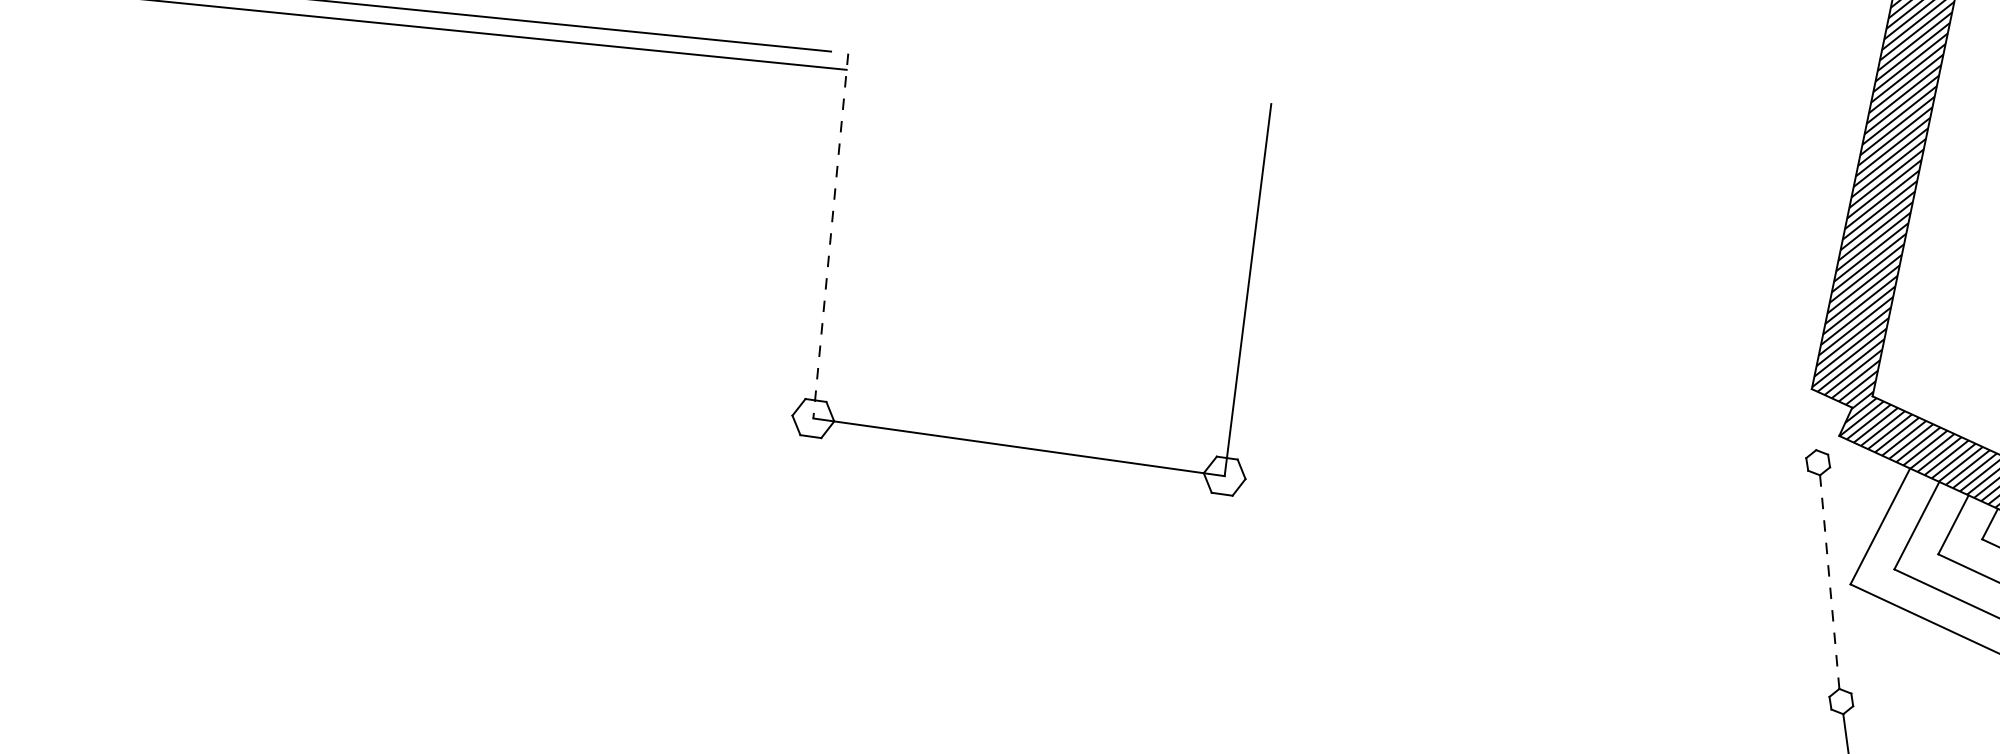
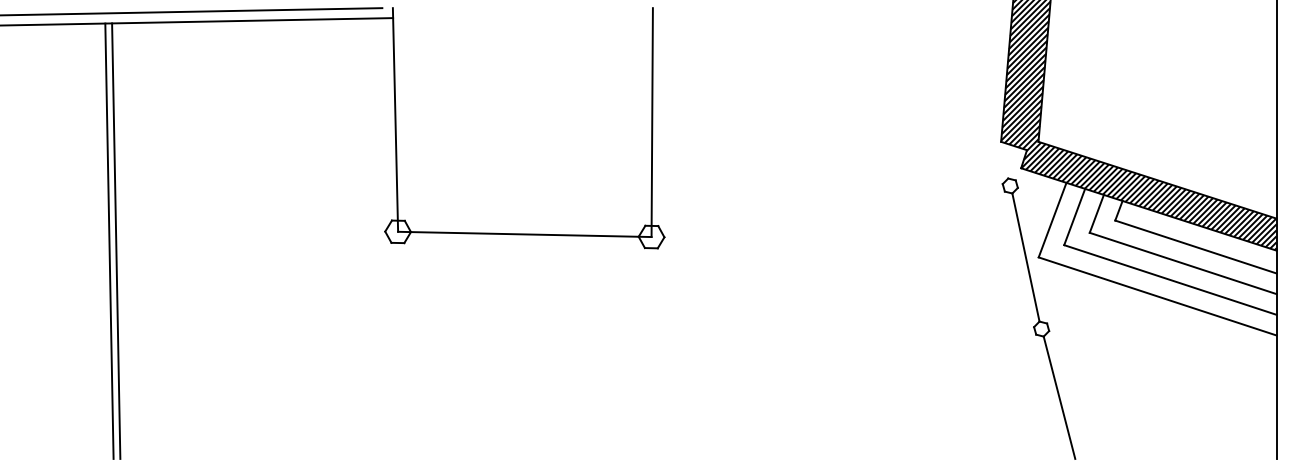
line: (830, 235) -> (395, 119), dashed -> solid
line: (342, 376) -> (109, 240), added
line: (353, 377) -> (116, 240), added
line: (1830, 583) -> (1026, 258), dashed -> solid

